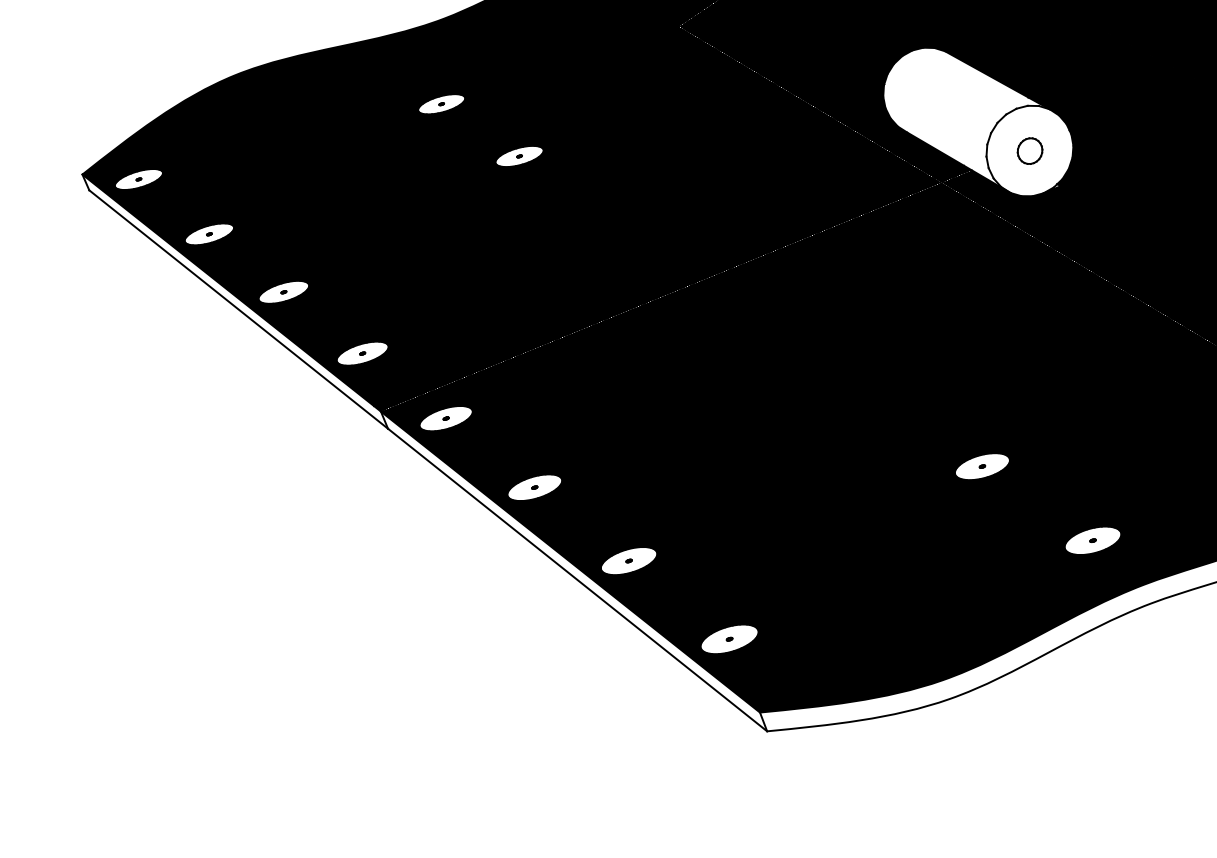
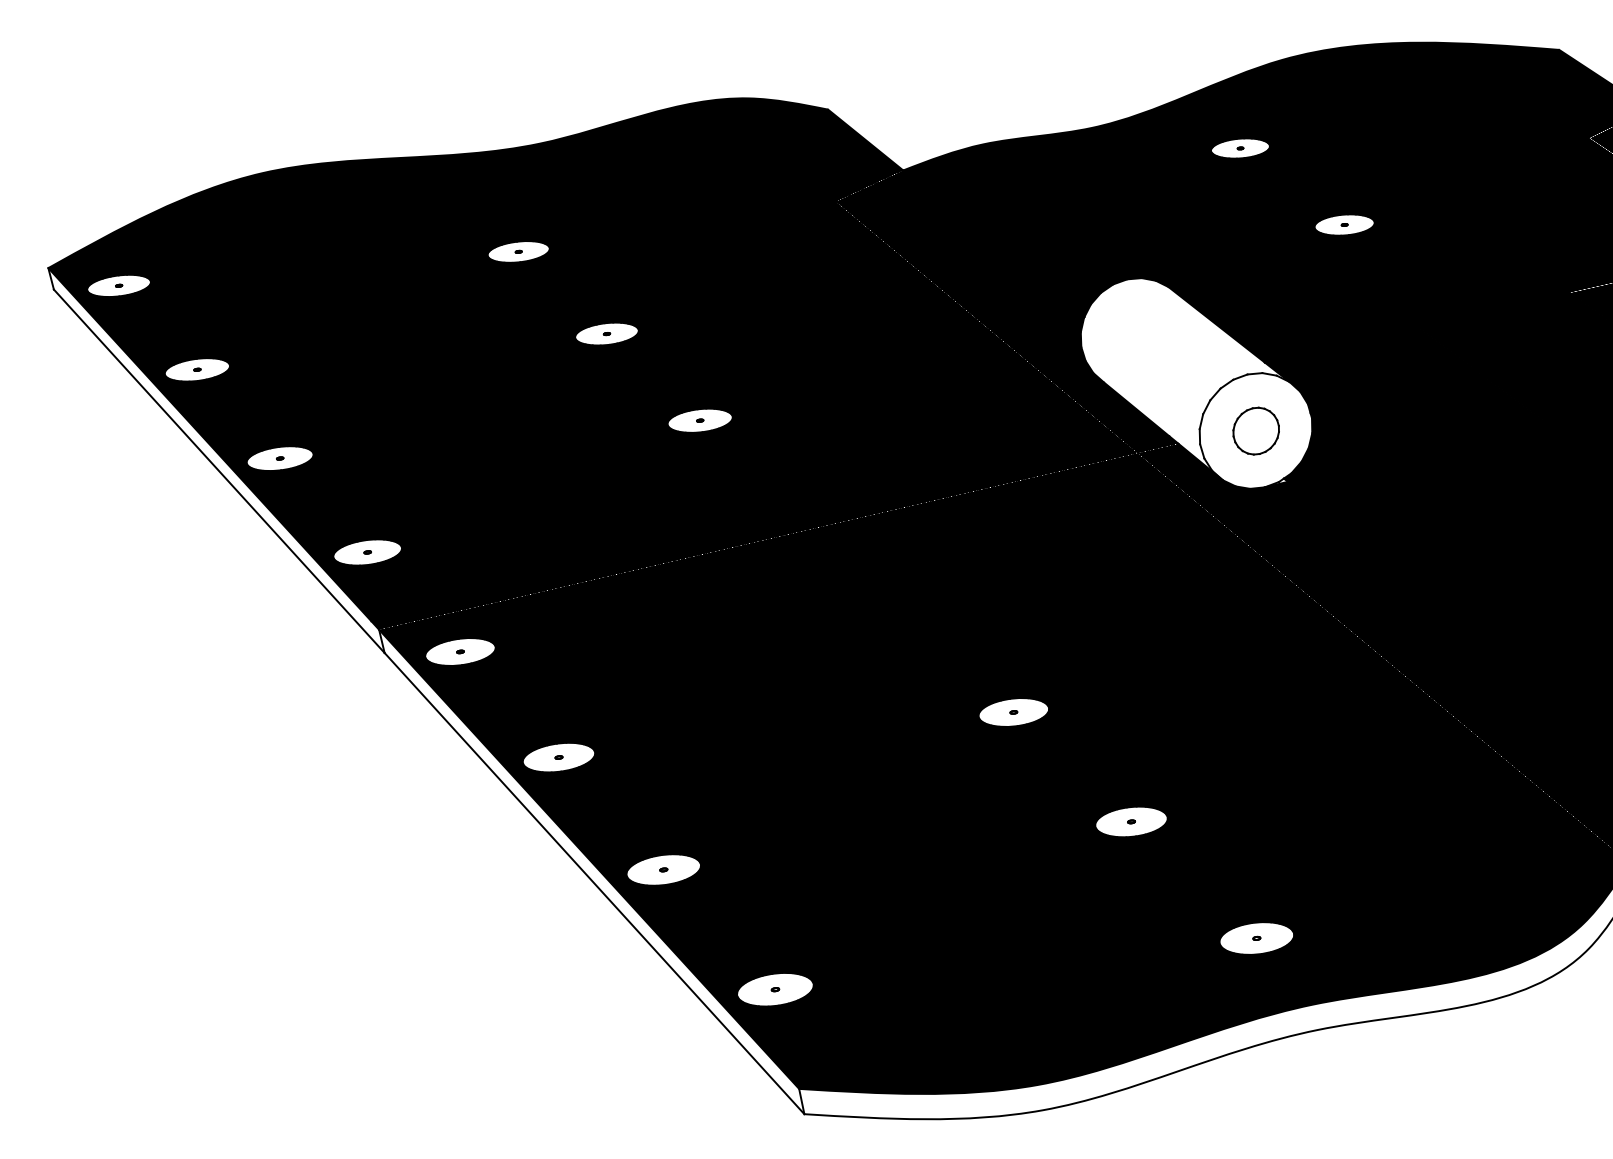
part: (1029, 150) -> (1255, 430), size x1.43

